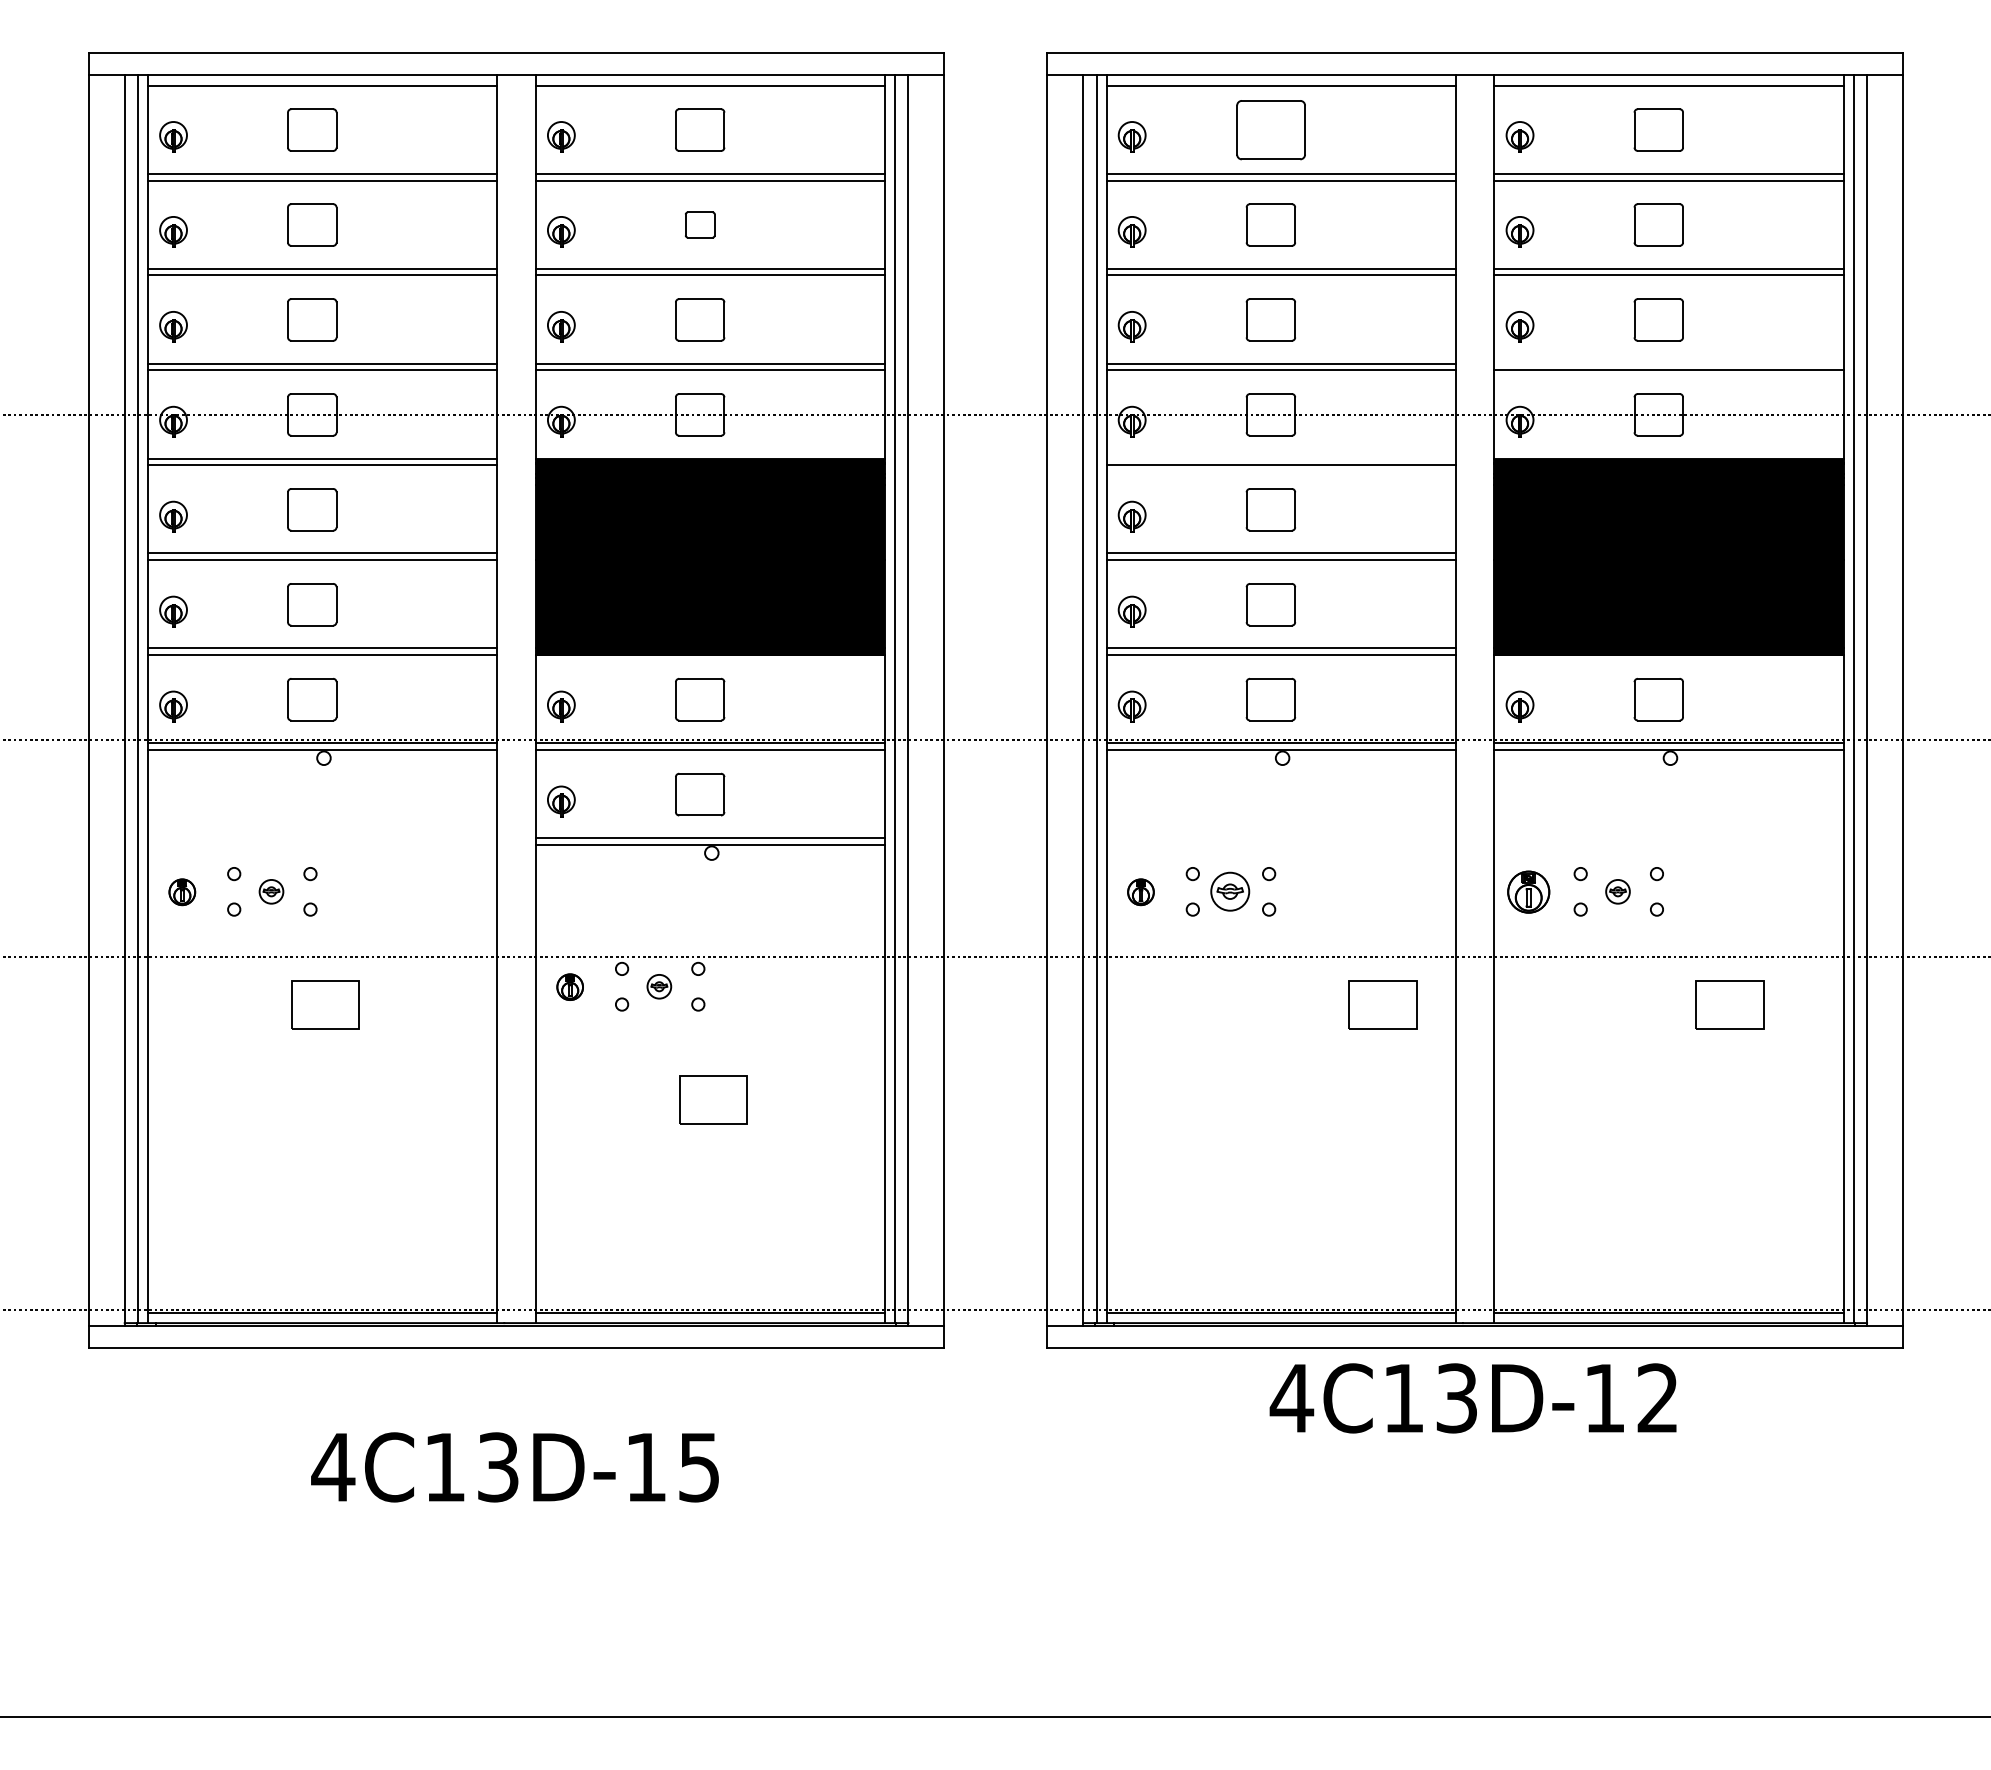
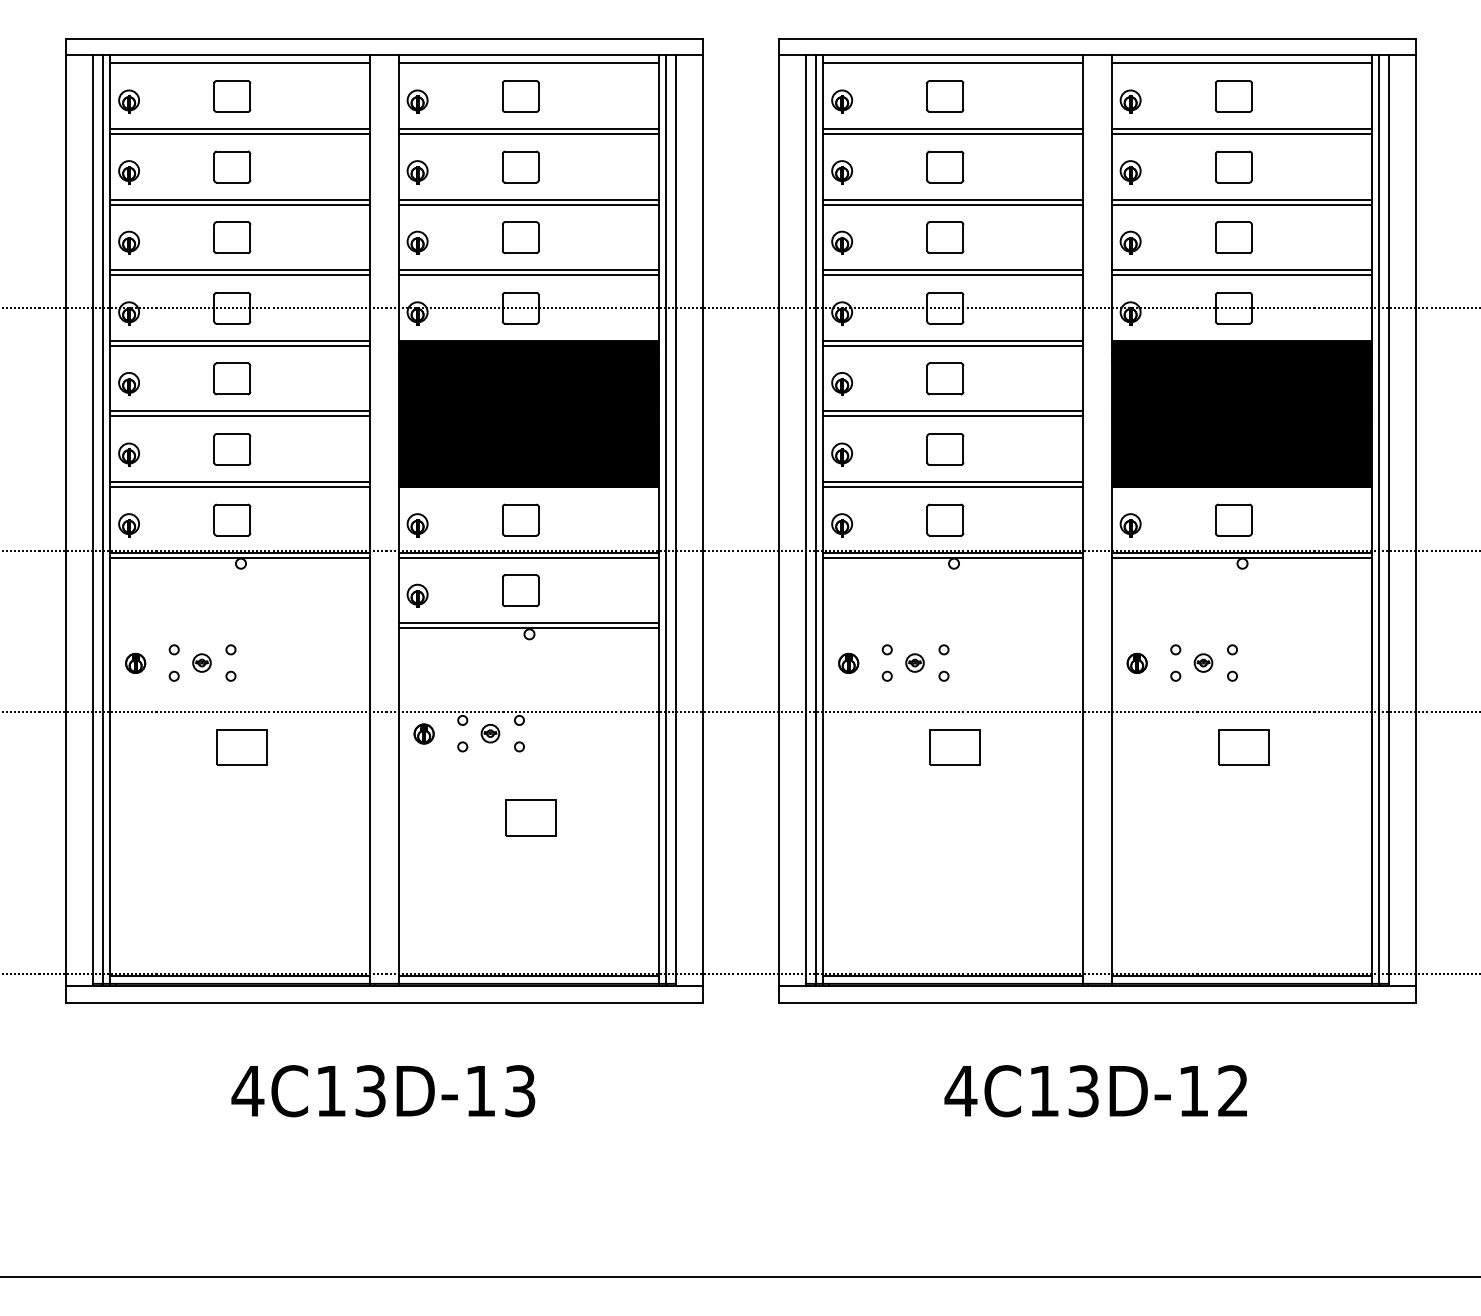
part: (1270, 129) -> (945, 96), size x0.71
part: (700, 224) -> (521, 166), size x1.67
line: (1668, 363) -> (1241, 270), added
line: (1281, 458) -> (953, 340), added
part: (1229, 891) -> (914, 662), size x0.62
part: (1528, 892) -> (1136, 663), size x0.62
part: (1382, 1004) -> (954, 746), moved
part: (1729, 1004) -> (1243, 746), moved
text: (1472, 1398) -> (1095, 1091), moved
text: (699, 1466) -> (520, 1090), 4C13D-15 -> 4C13D-13

